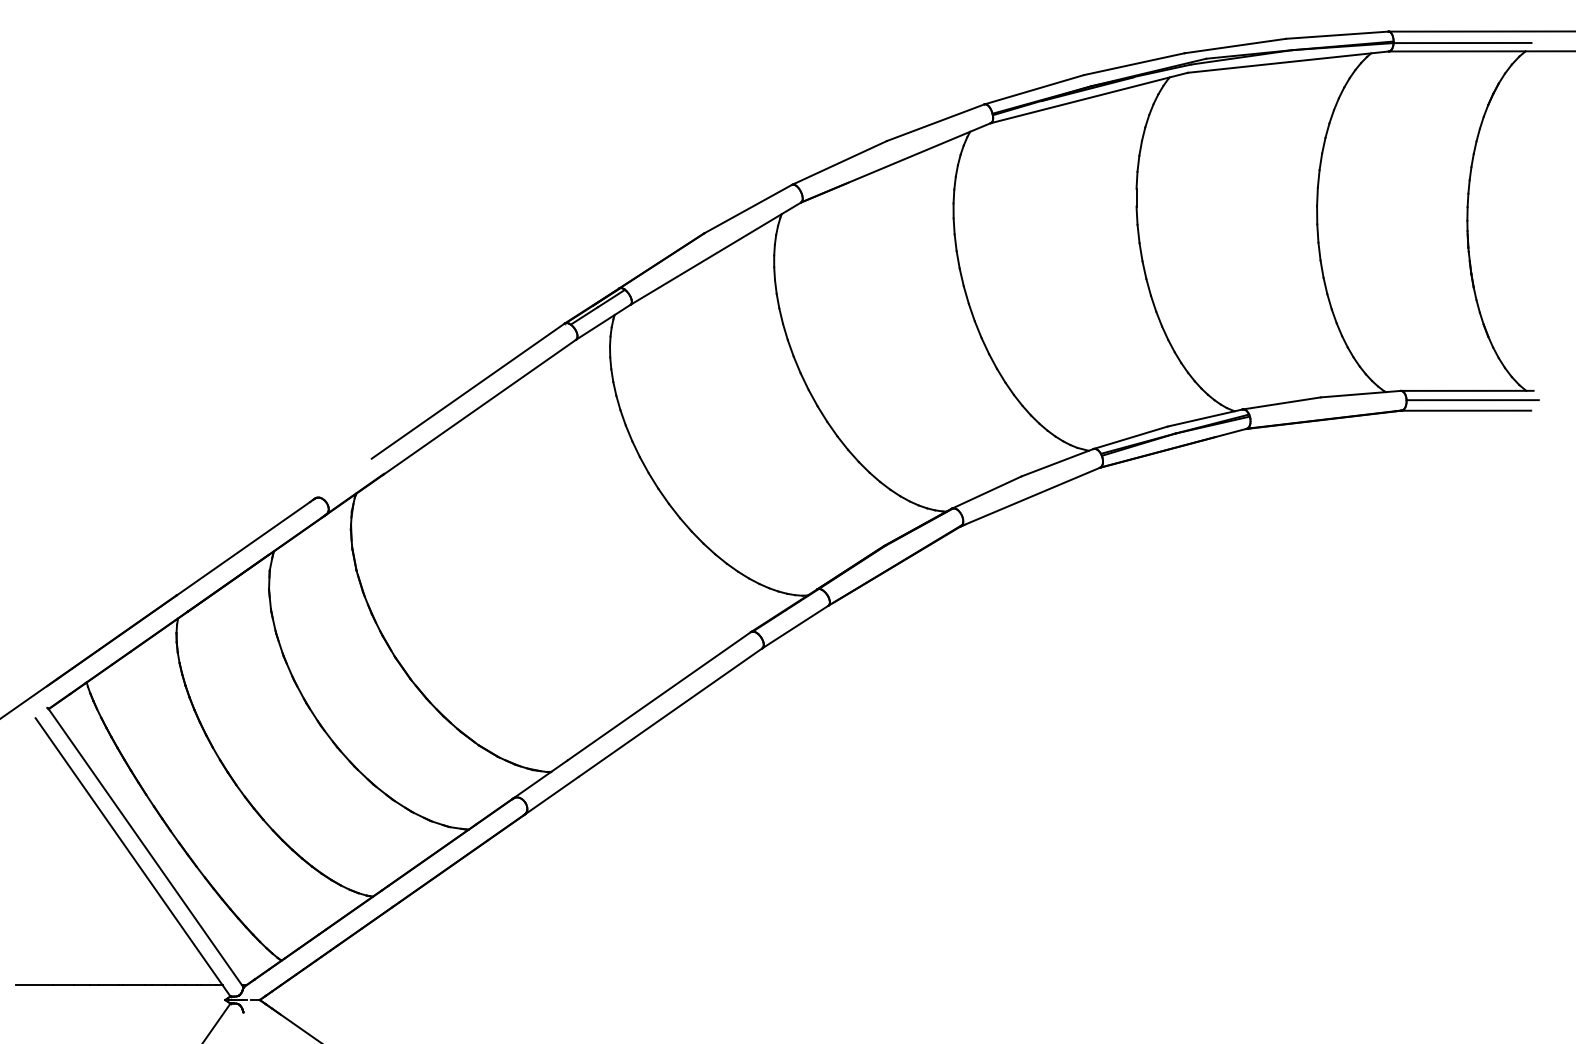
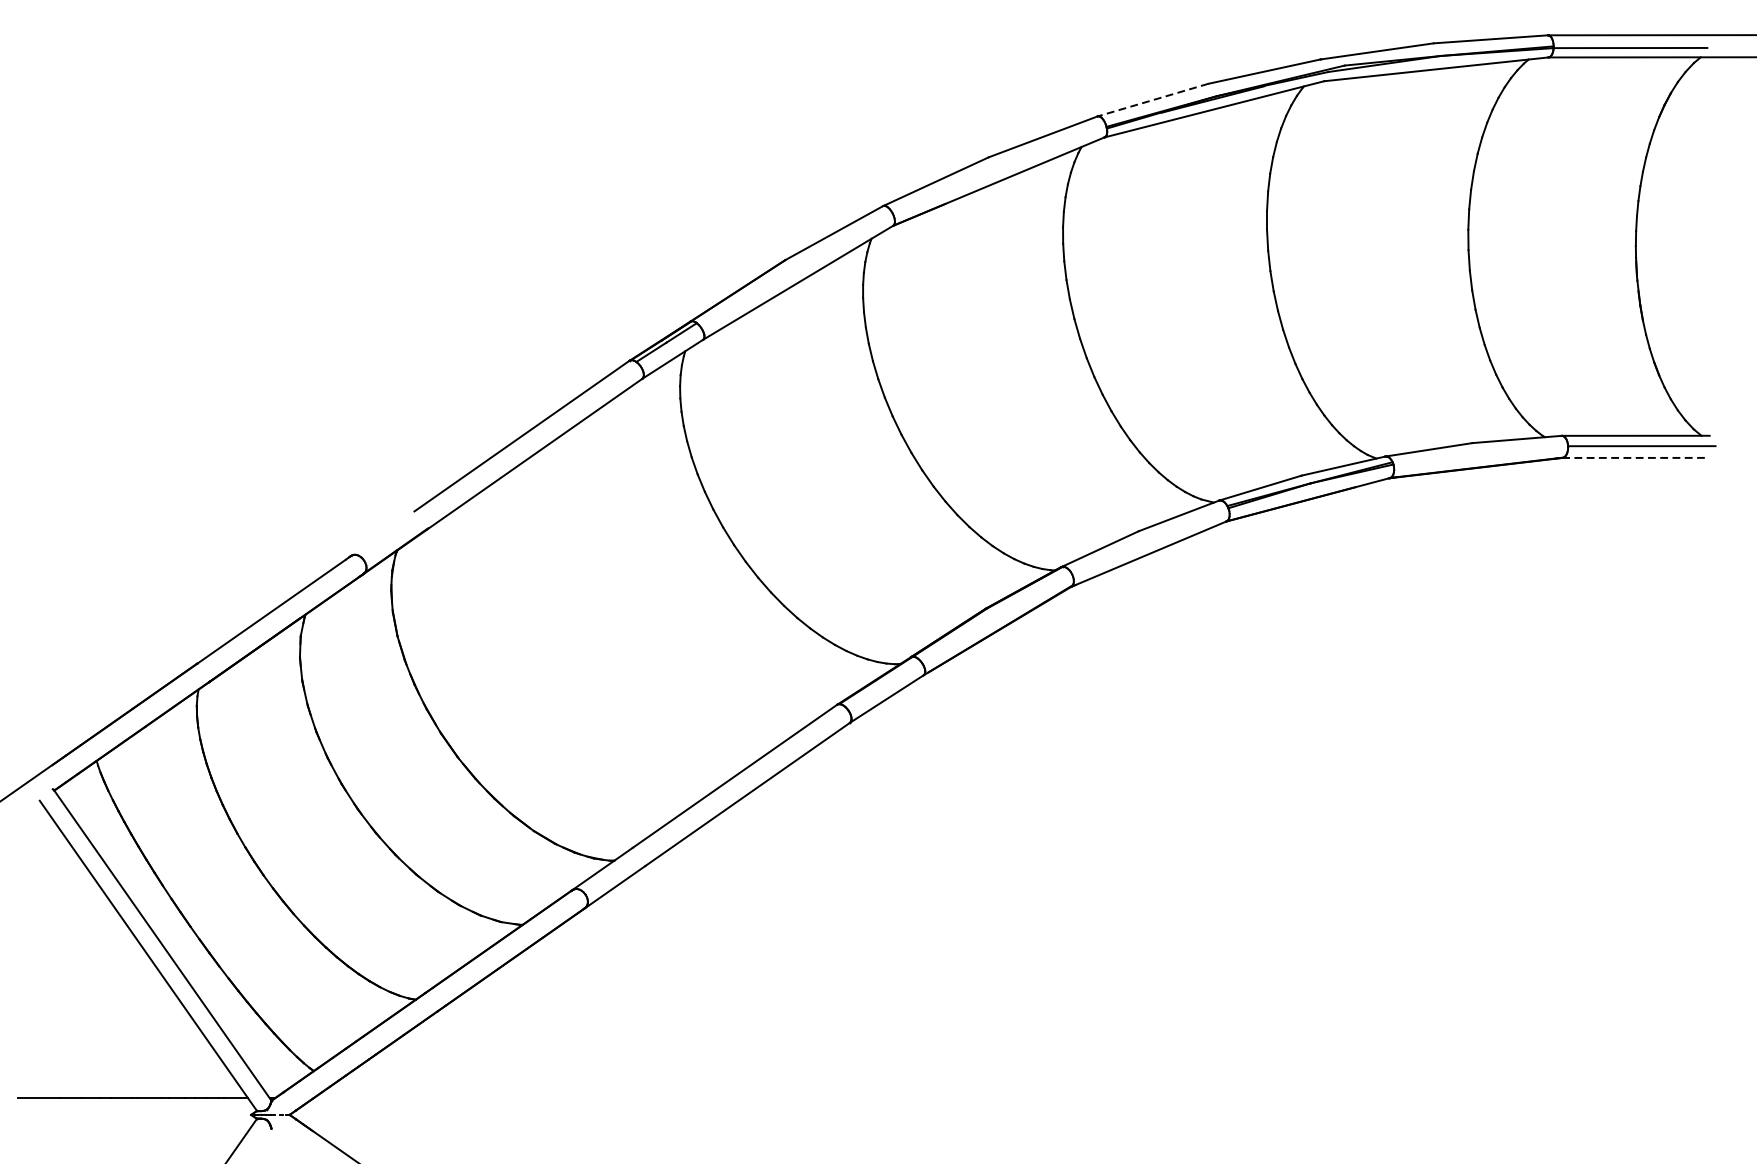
line: (1034, 89) -> (1153, 99), solid -> dashed
line: (1466, 410) -> (1634, 457), solid -> dashed

